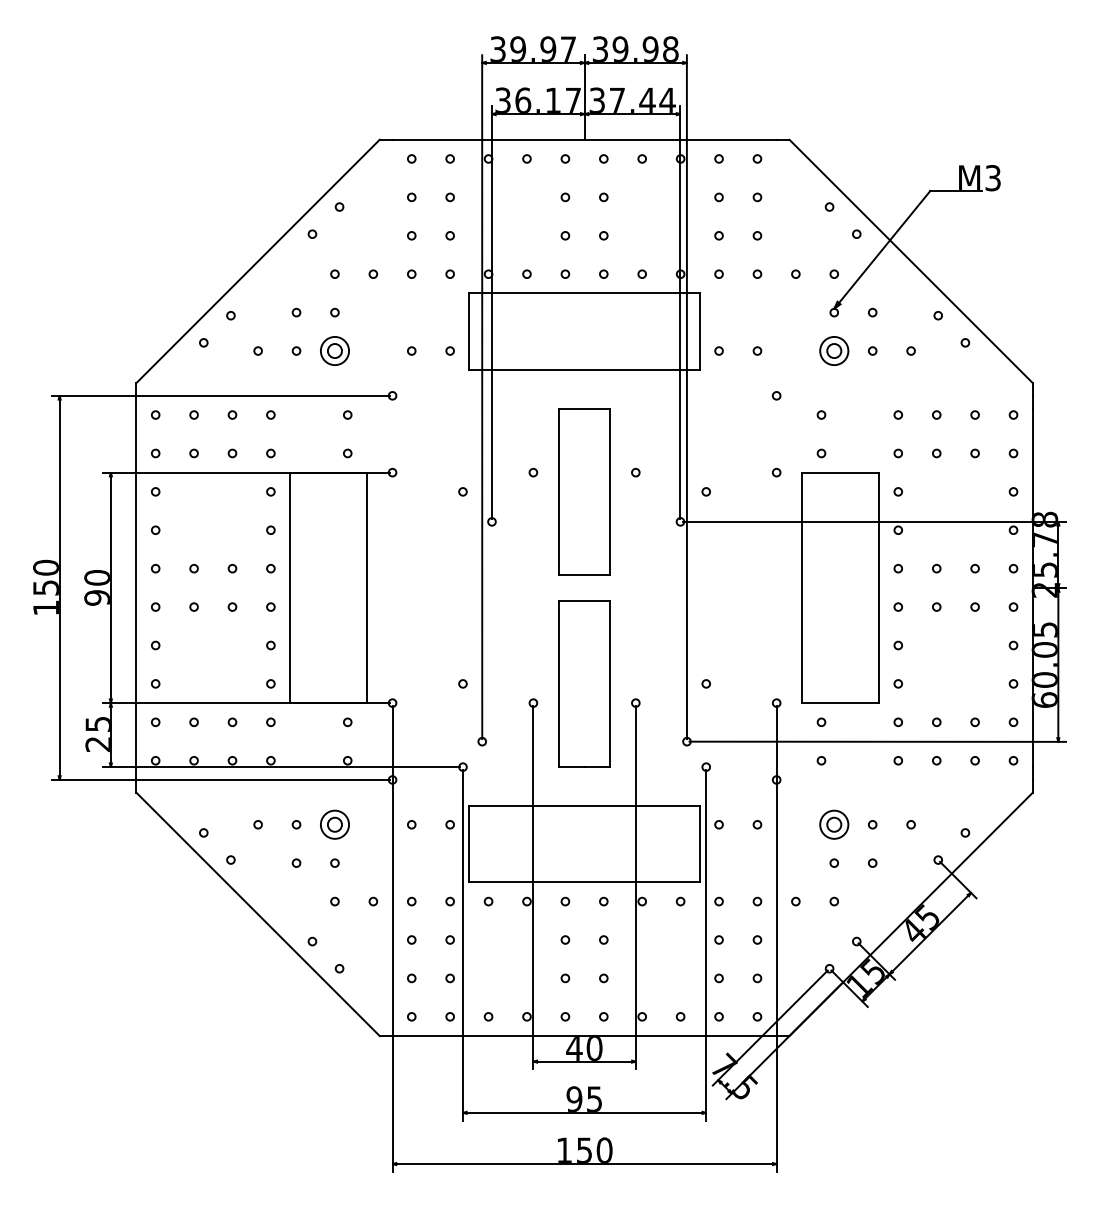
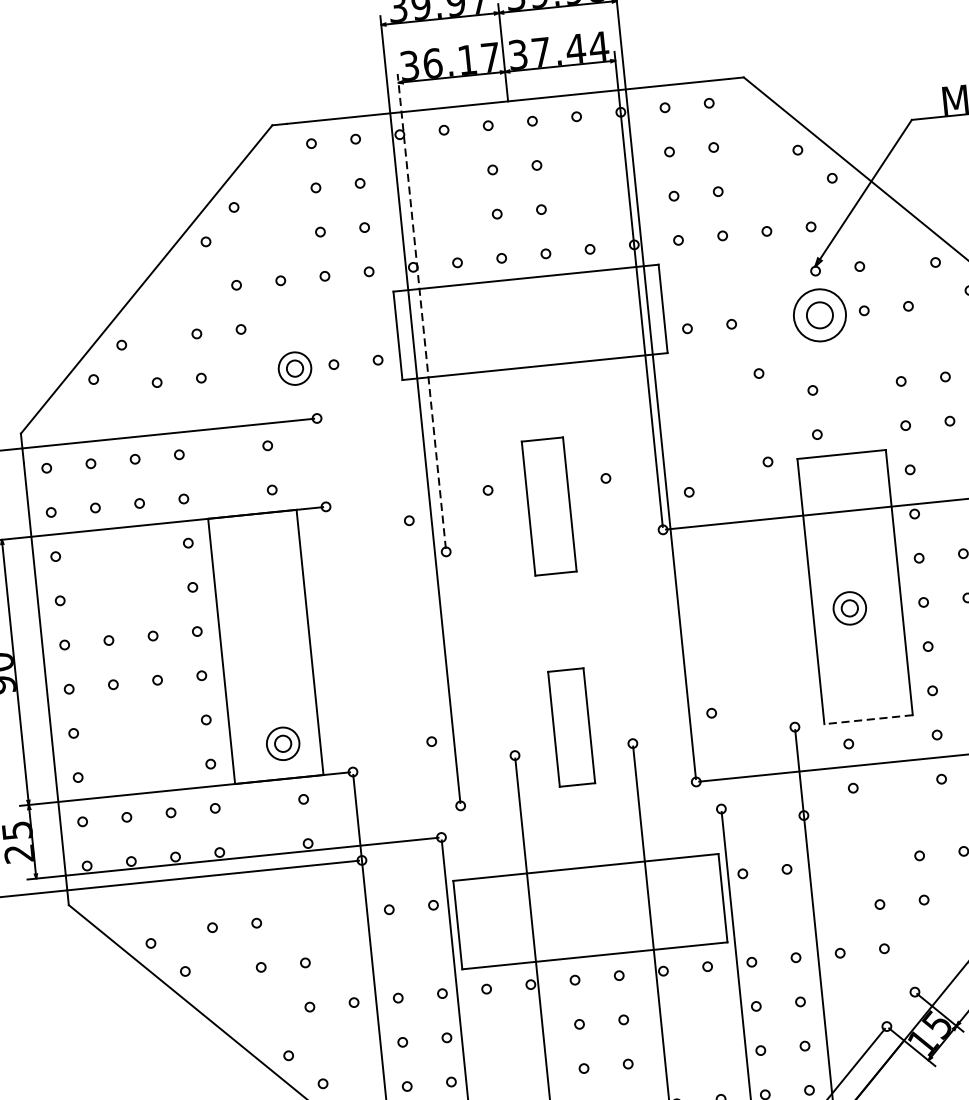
line: (491, 312) -> (421, 311), solid -> dashed
part: (334, 350) -> (294, 368), moved
part: (834, 350) -> (820, 314), size x1.6
part: (584, 491) -> (549, 506), size x0.7
part: (584, 683) -> (571, 727), size x0.6
line: (840, 703) -> (868, 720), solid -> dashed
part: (334, 824) -> (282, 743), moved
part: (834, 824) -> (850, 608), moved

